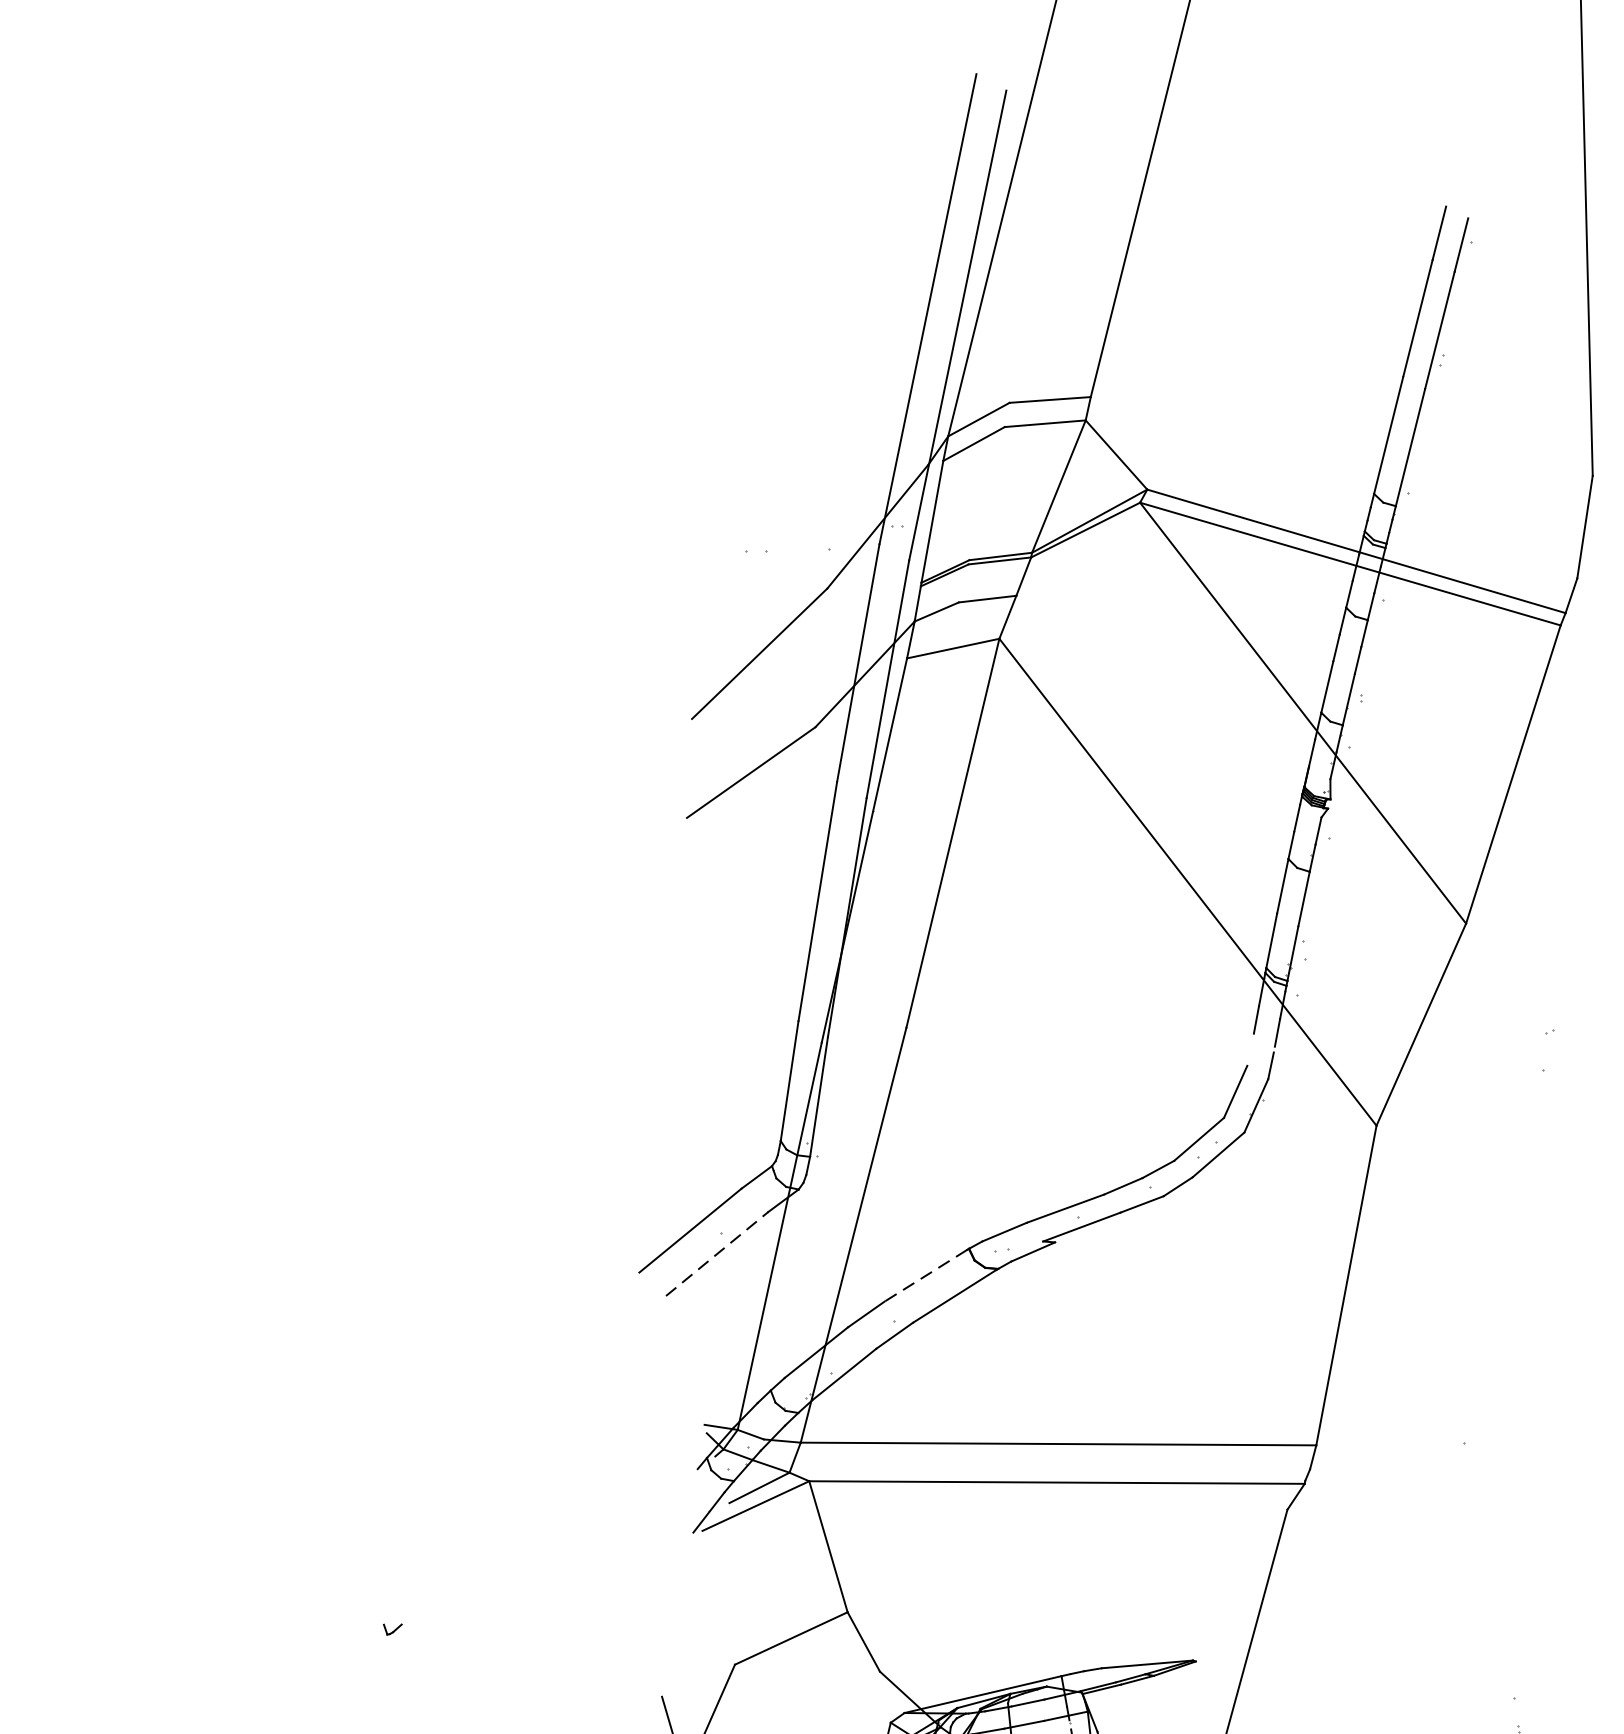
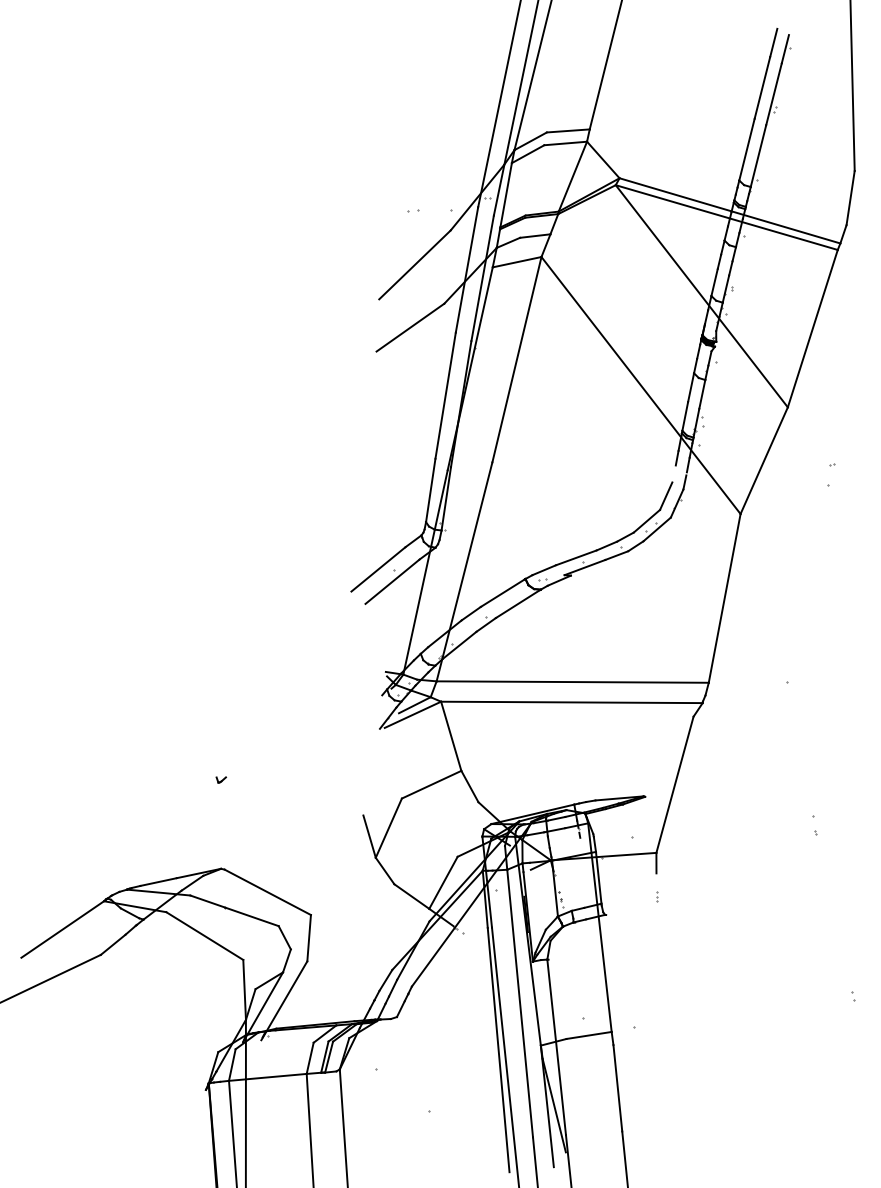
line: (717, 1253) -> (392, 581), dashed -> solid
line: (925, 1276) -> (502, 593), dashed -> solid

